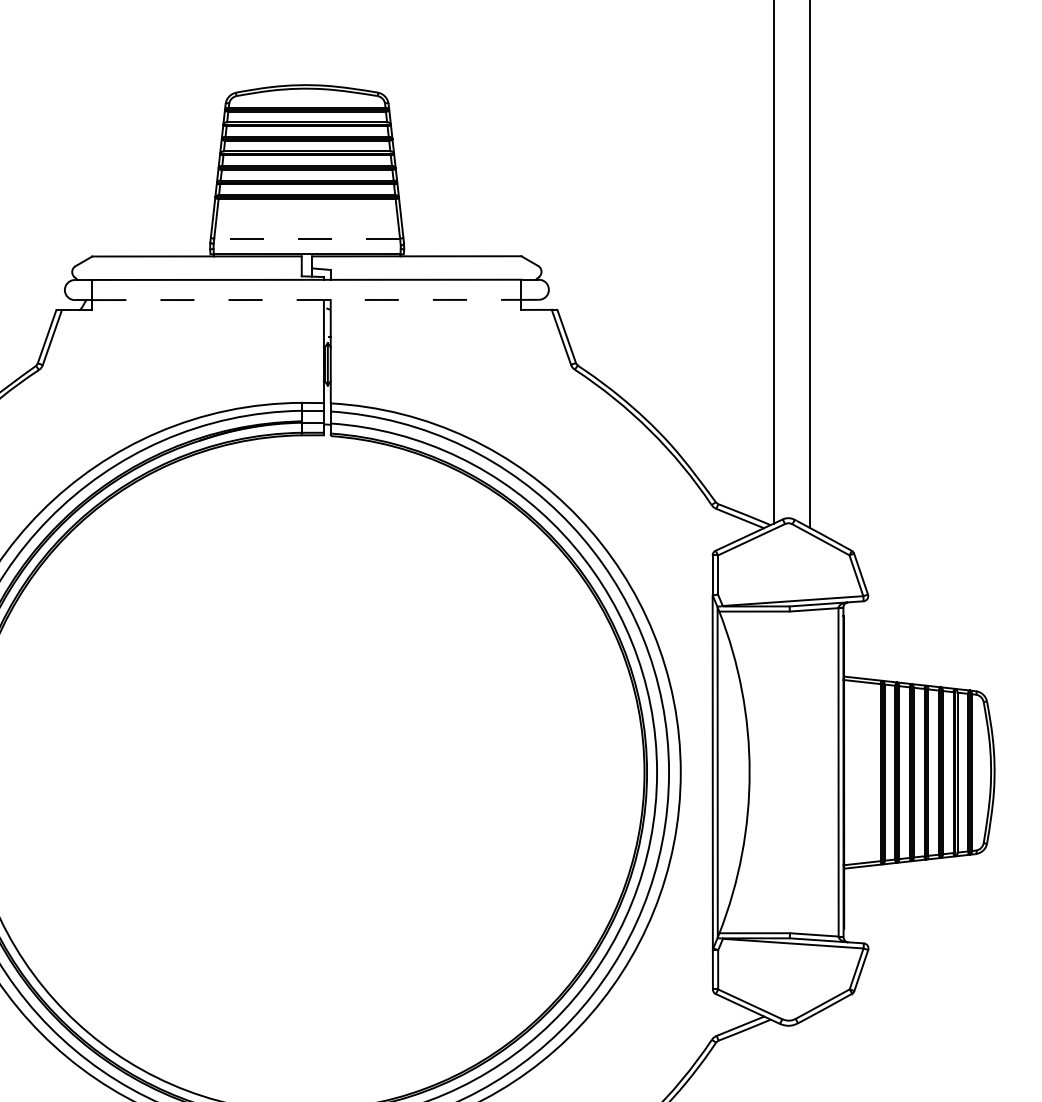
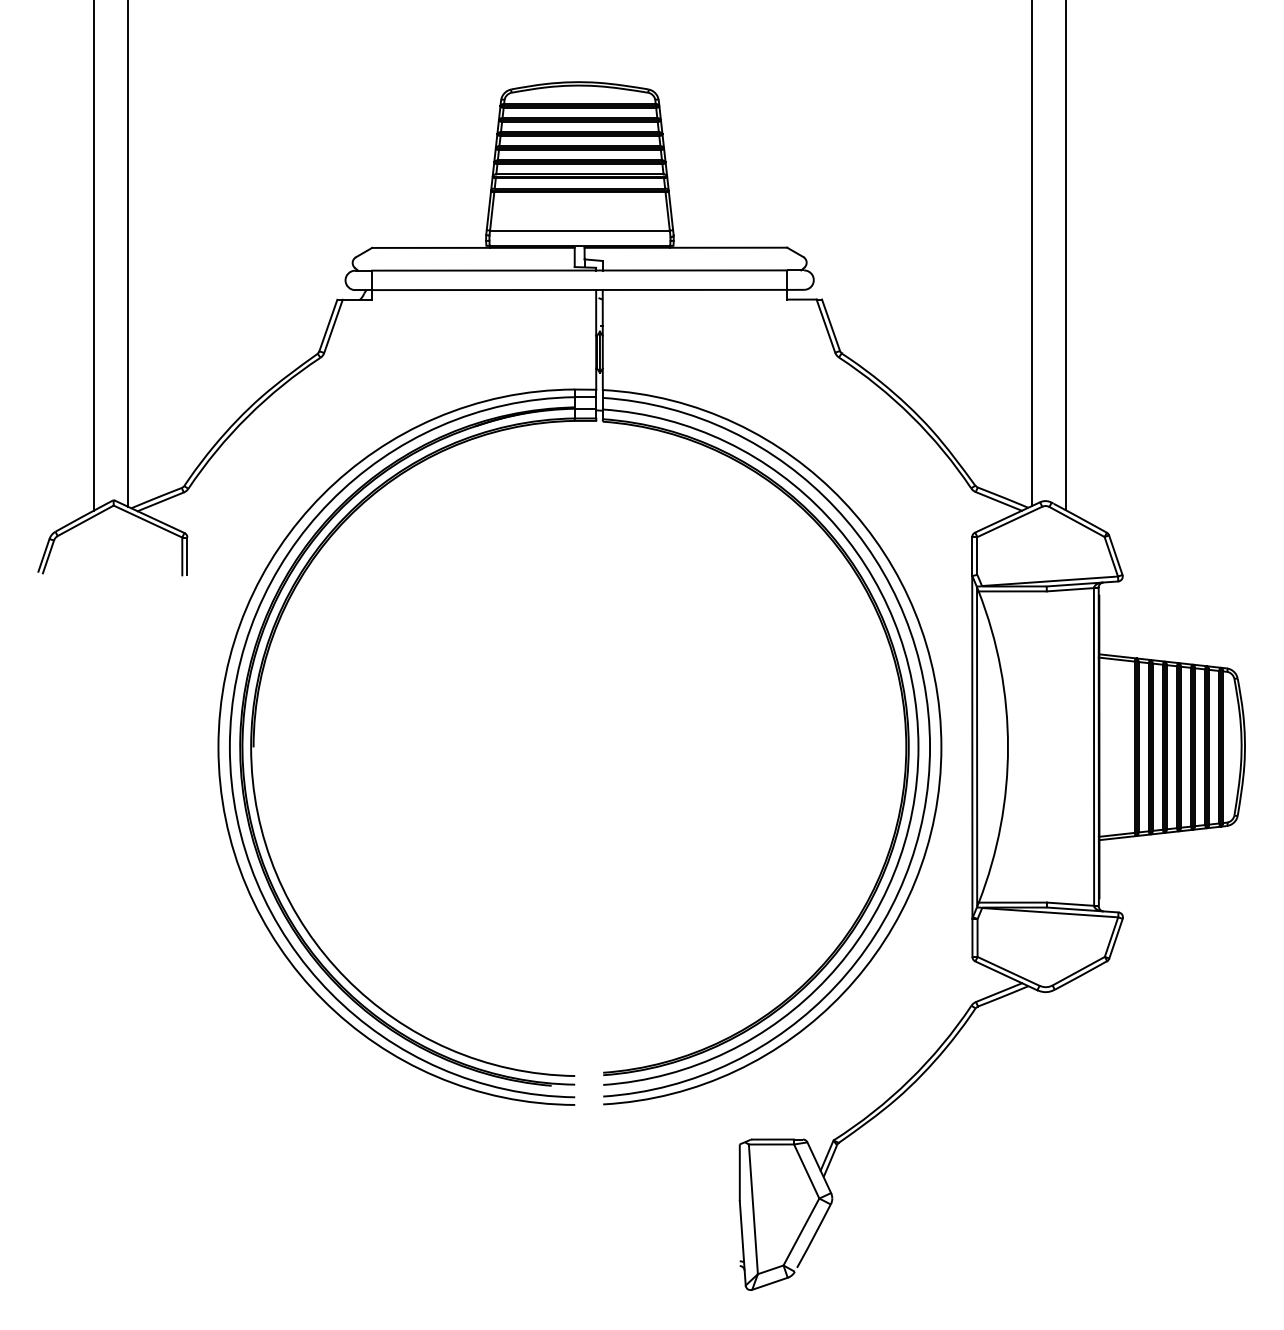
line: (306, 238) -> (579, 230), dashed -> solid
line: (306, 300) -> (579, 290), dashed -> solid

